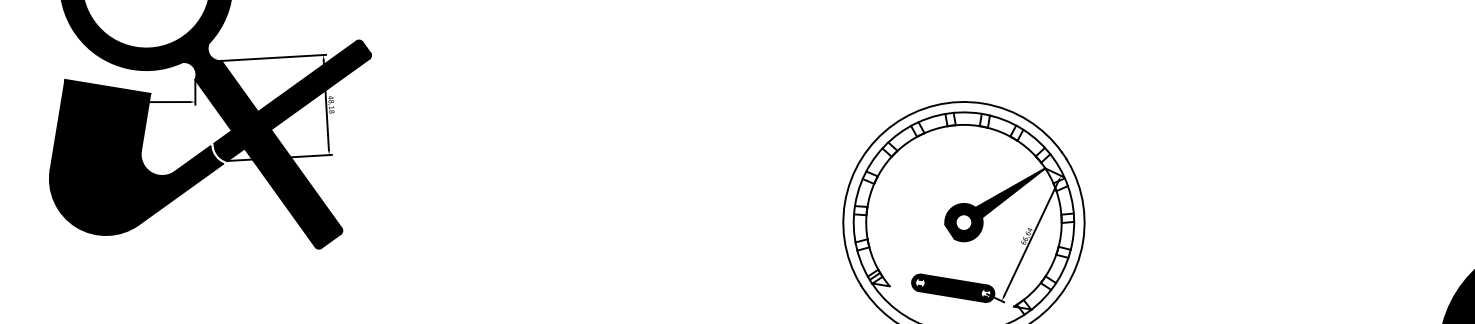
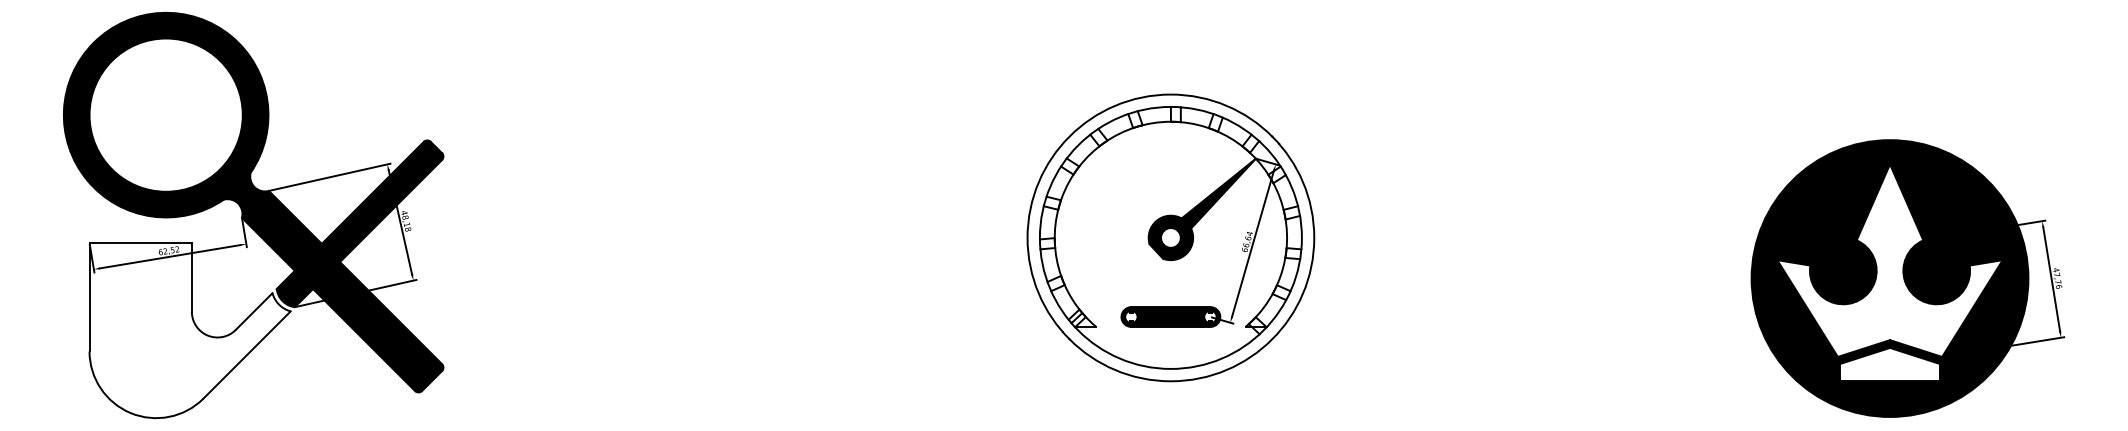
fill: (136, 166) -> (189, 330), removed

